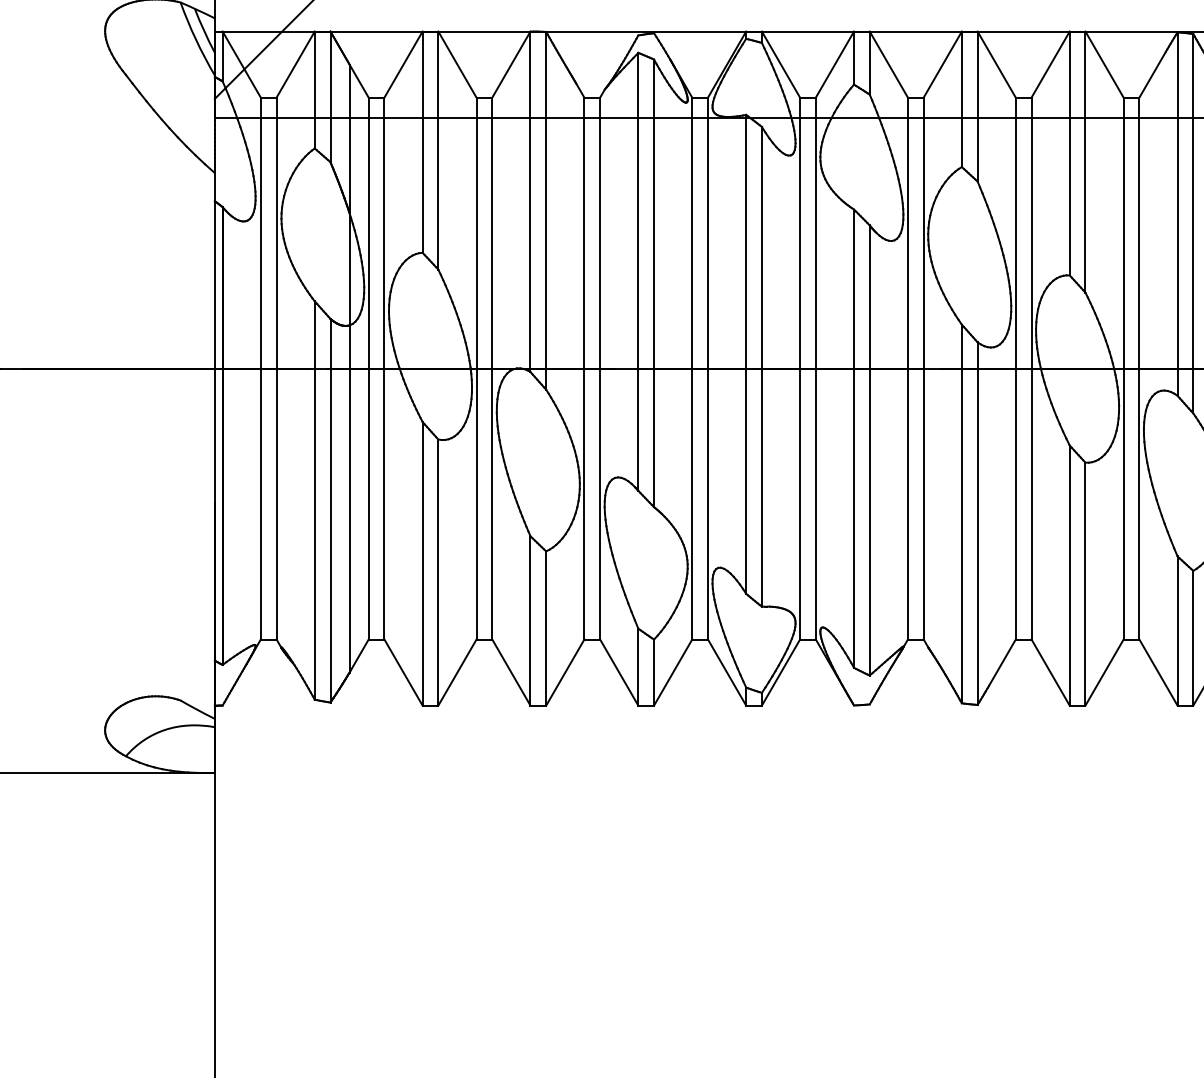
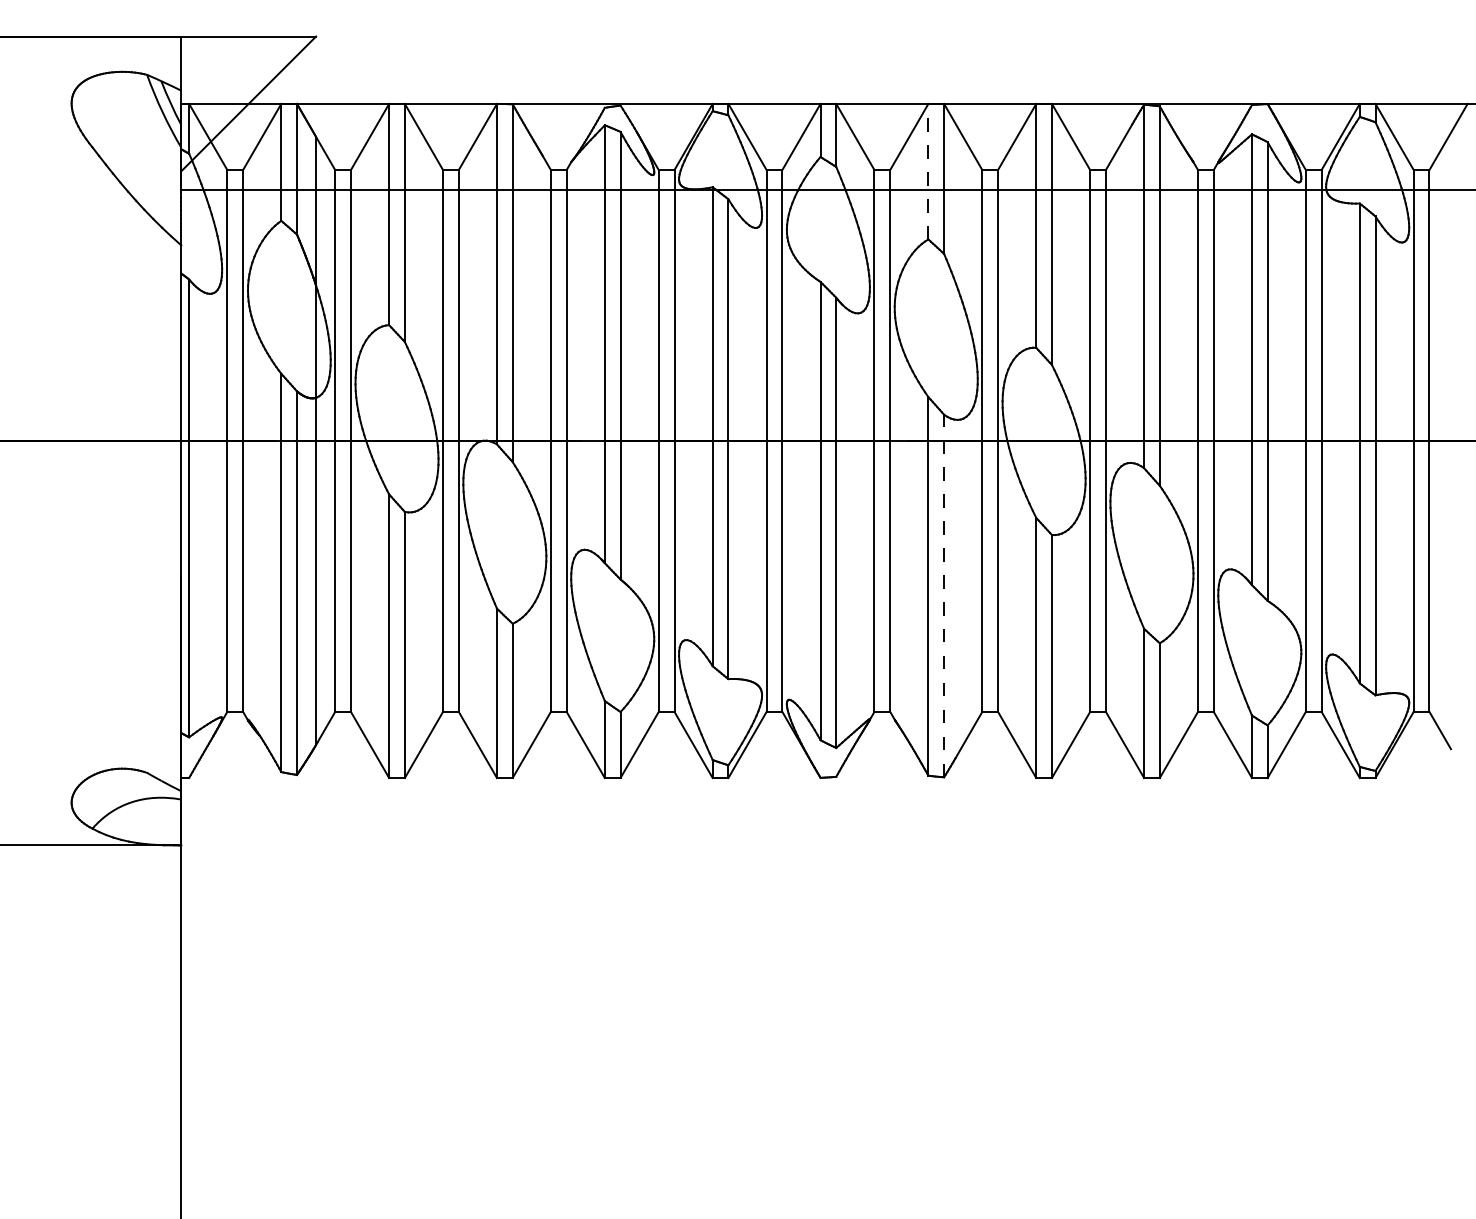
line: (961, 99) -> (928, 171), solid -> dashed
line: (977, 523) -> (944, 595), solid -> dashed

